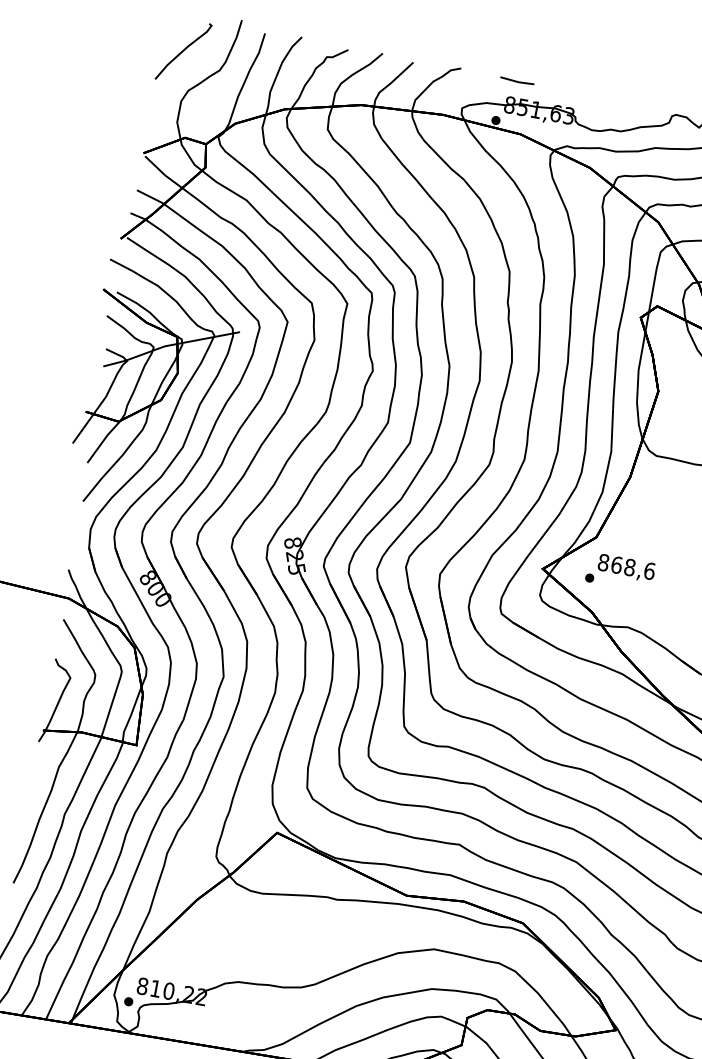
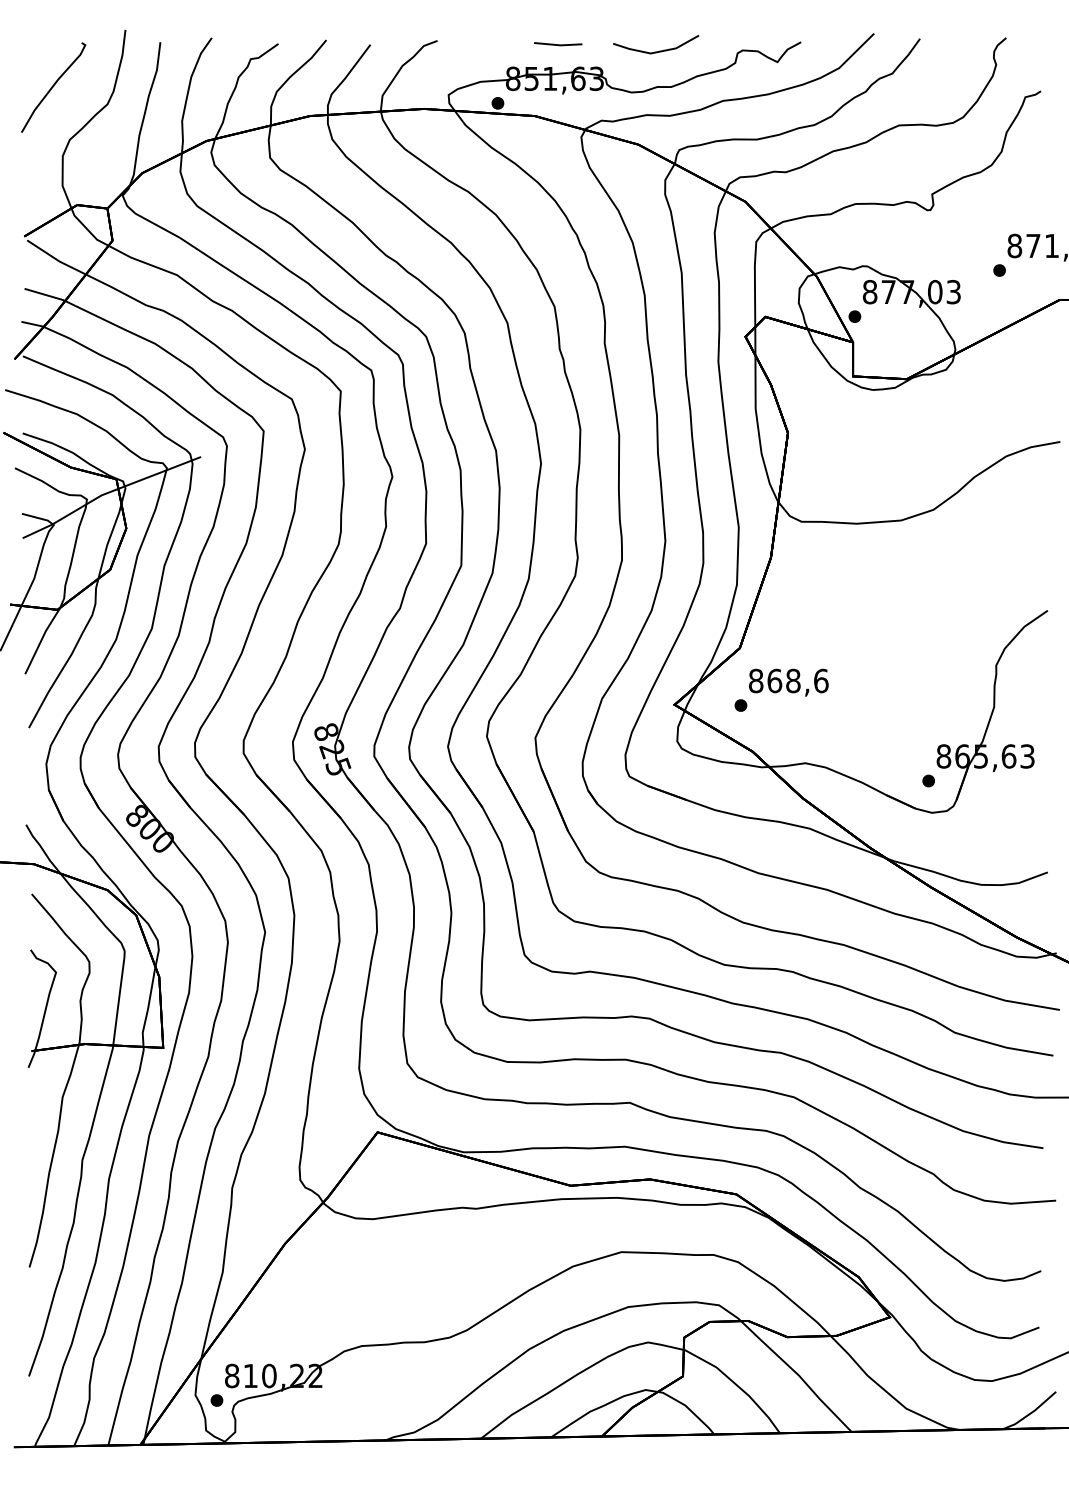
line: (517, 81) -> (558, 44), moved
line: (617, 104) -> (659, 50), added

